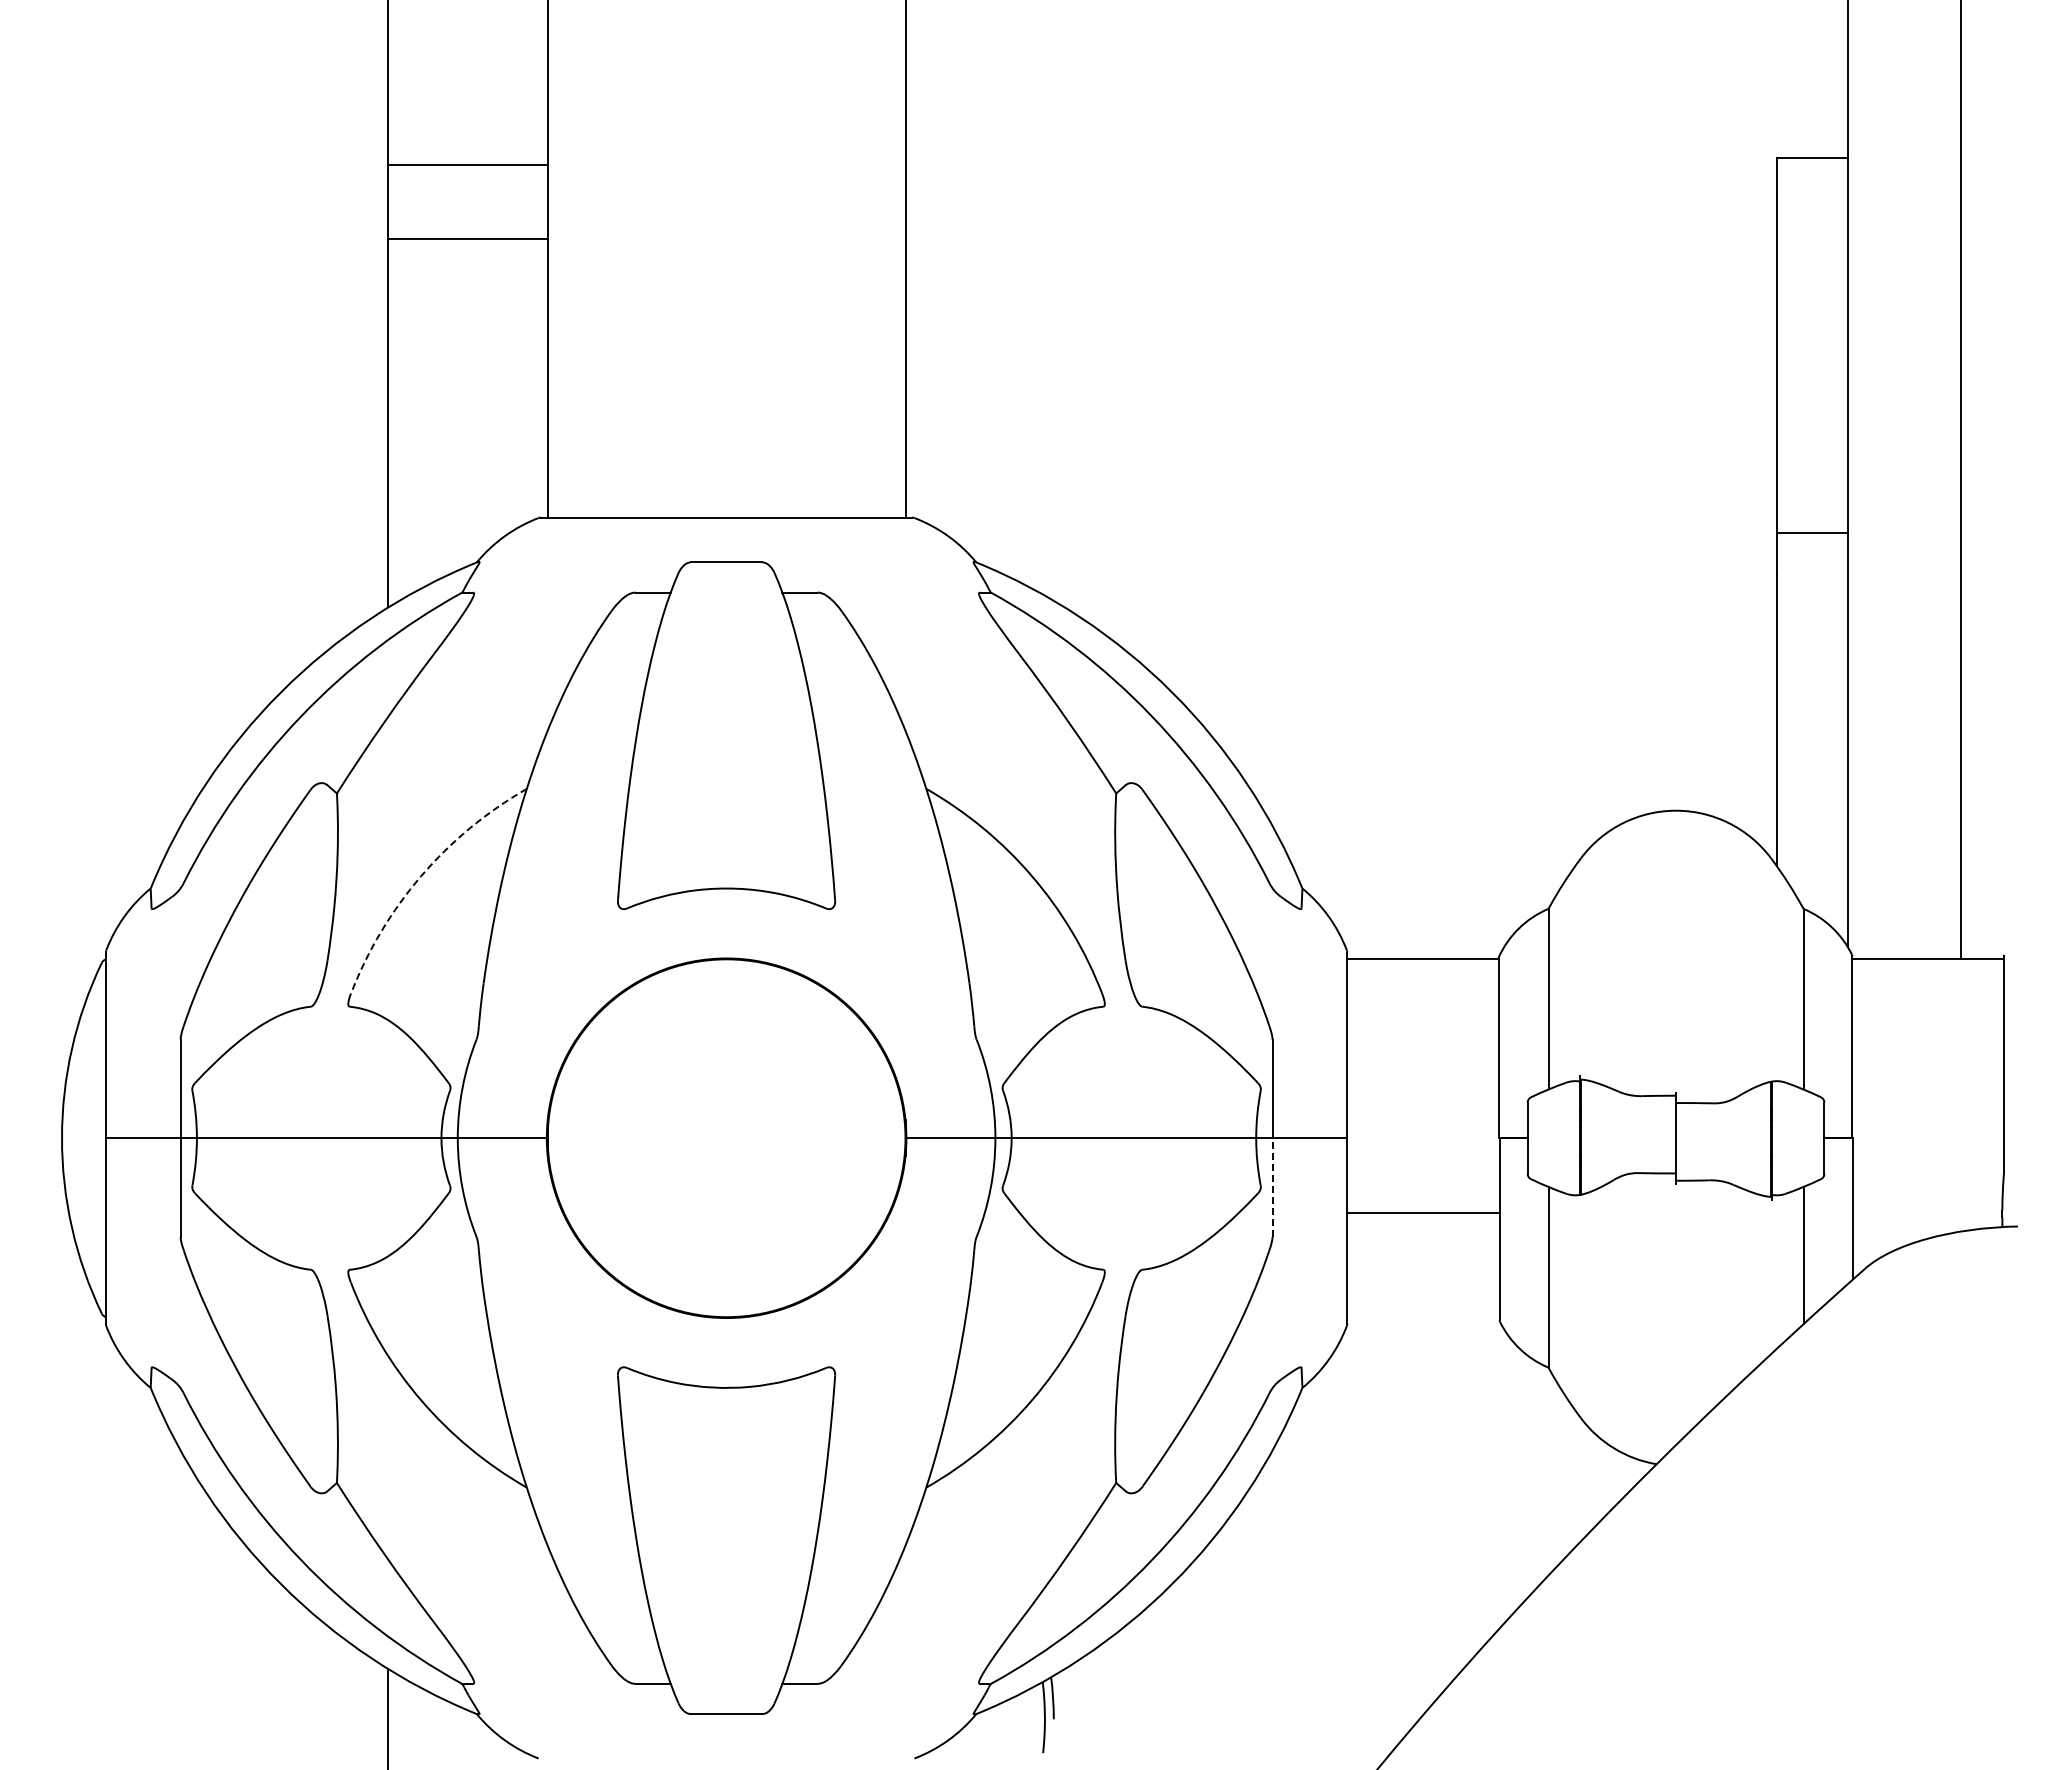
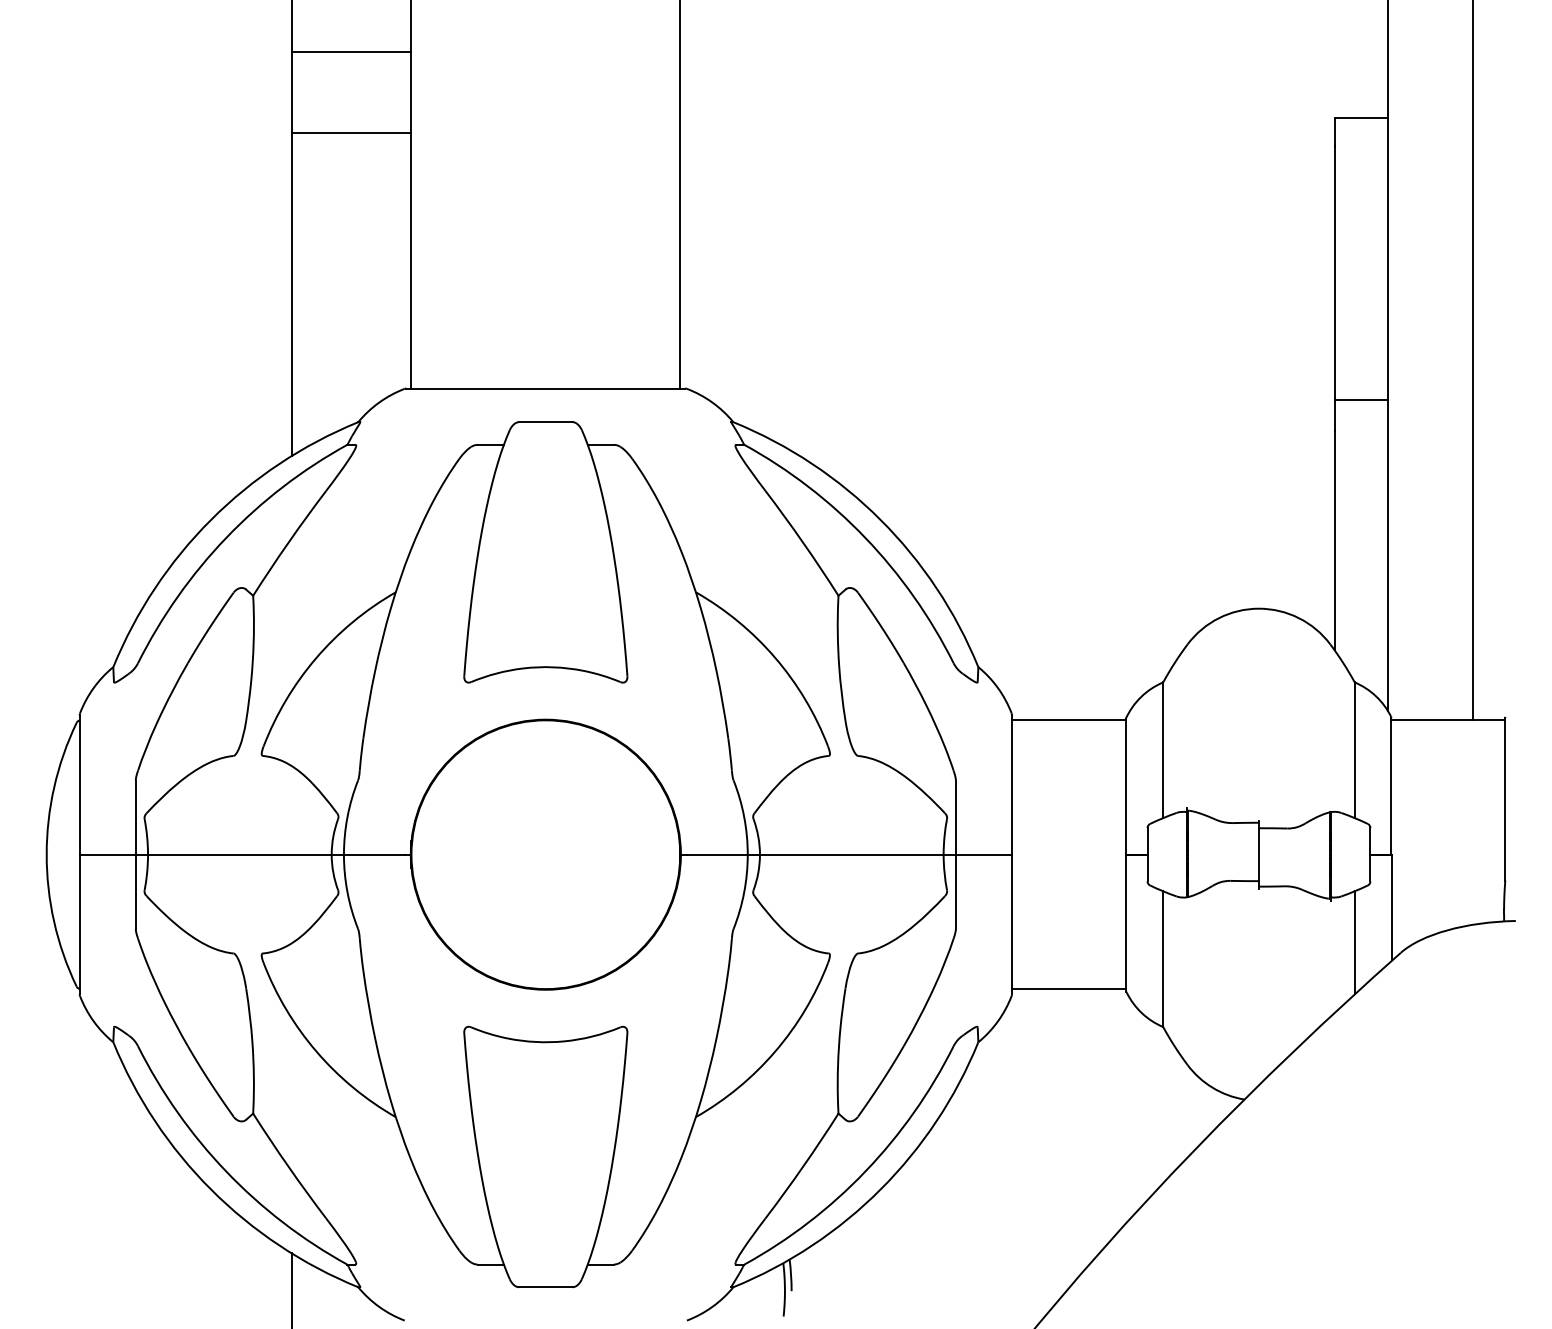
line: (467, 165) -> (351, 52), moved
line: (467, 238) -> (351, 132), moved
arc: (421, 876) -> (316, 658), dashed -> solid
line: (1272, 1187) -> (955, 891), dashed -> solid
line: (1423, 1213) -> (1069, 989), moved

